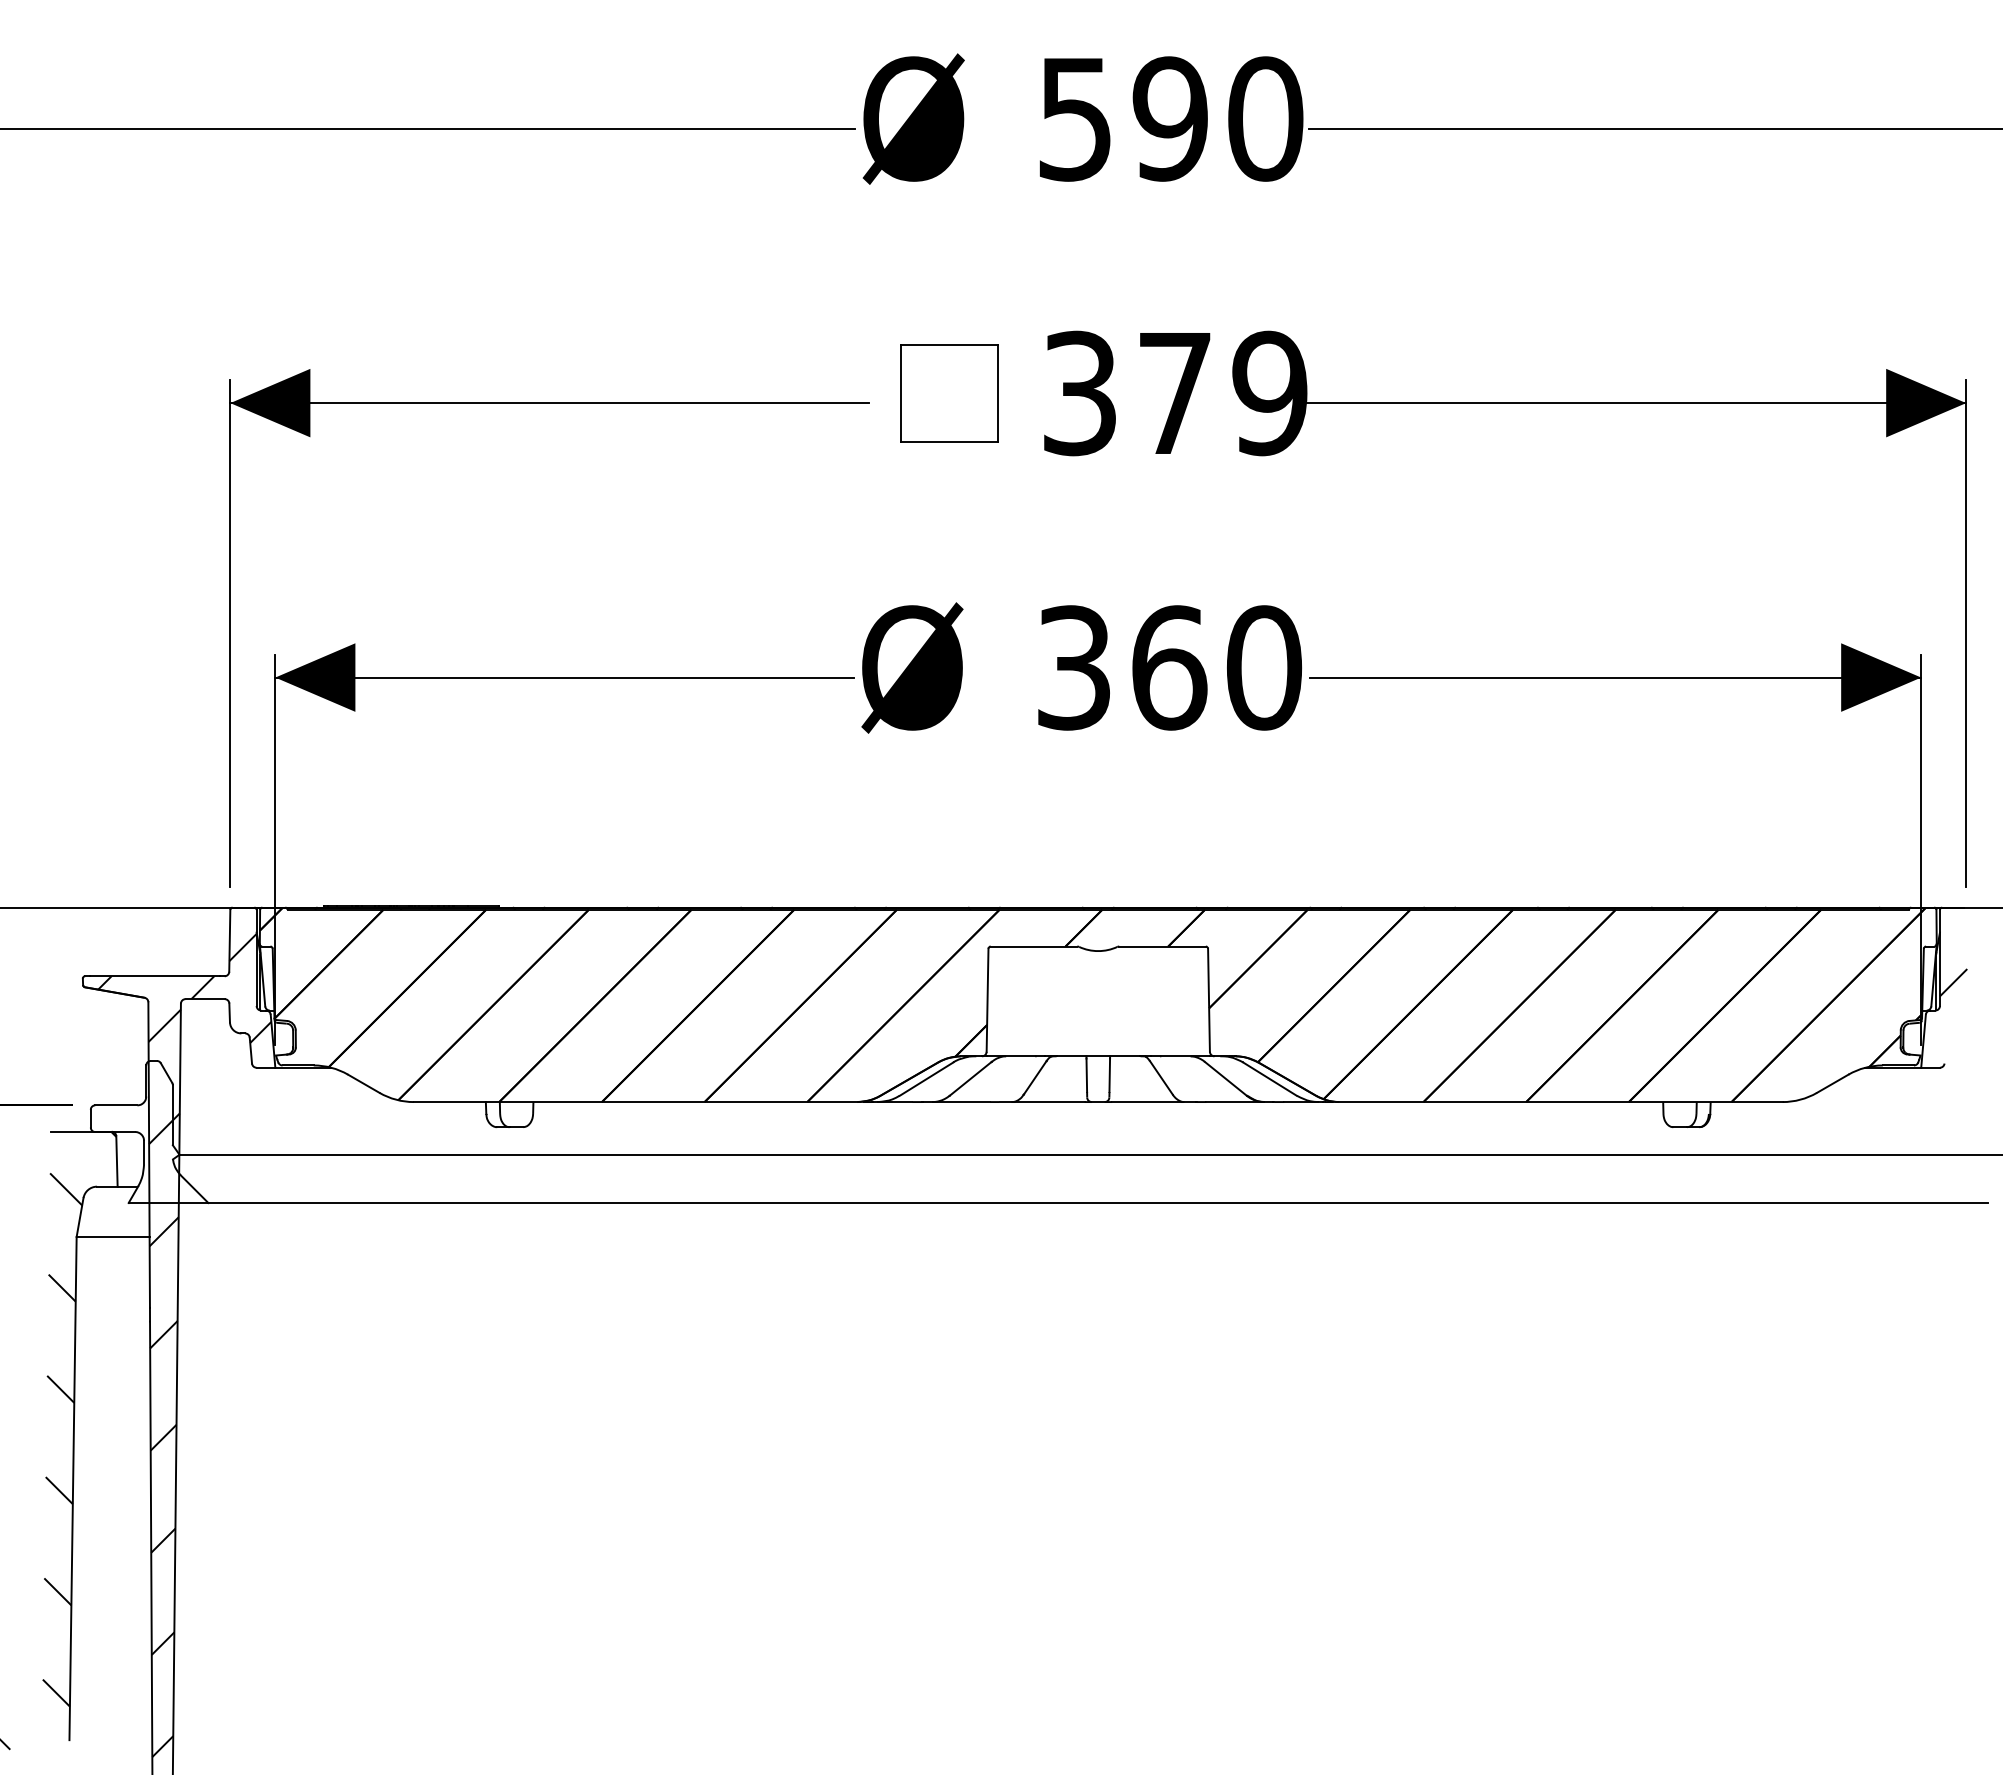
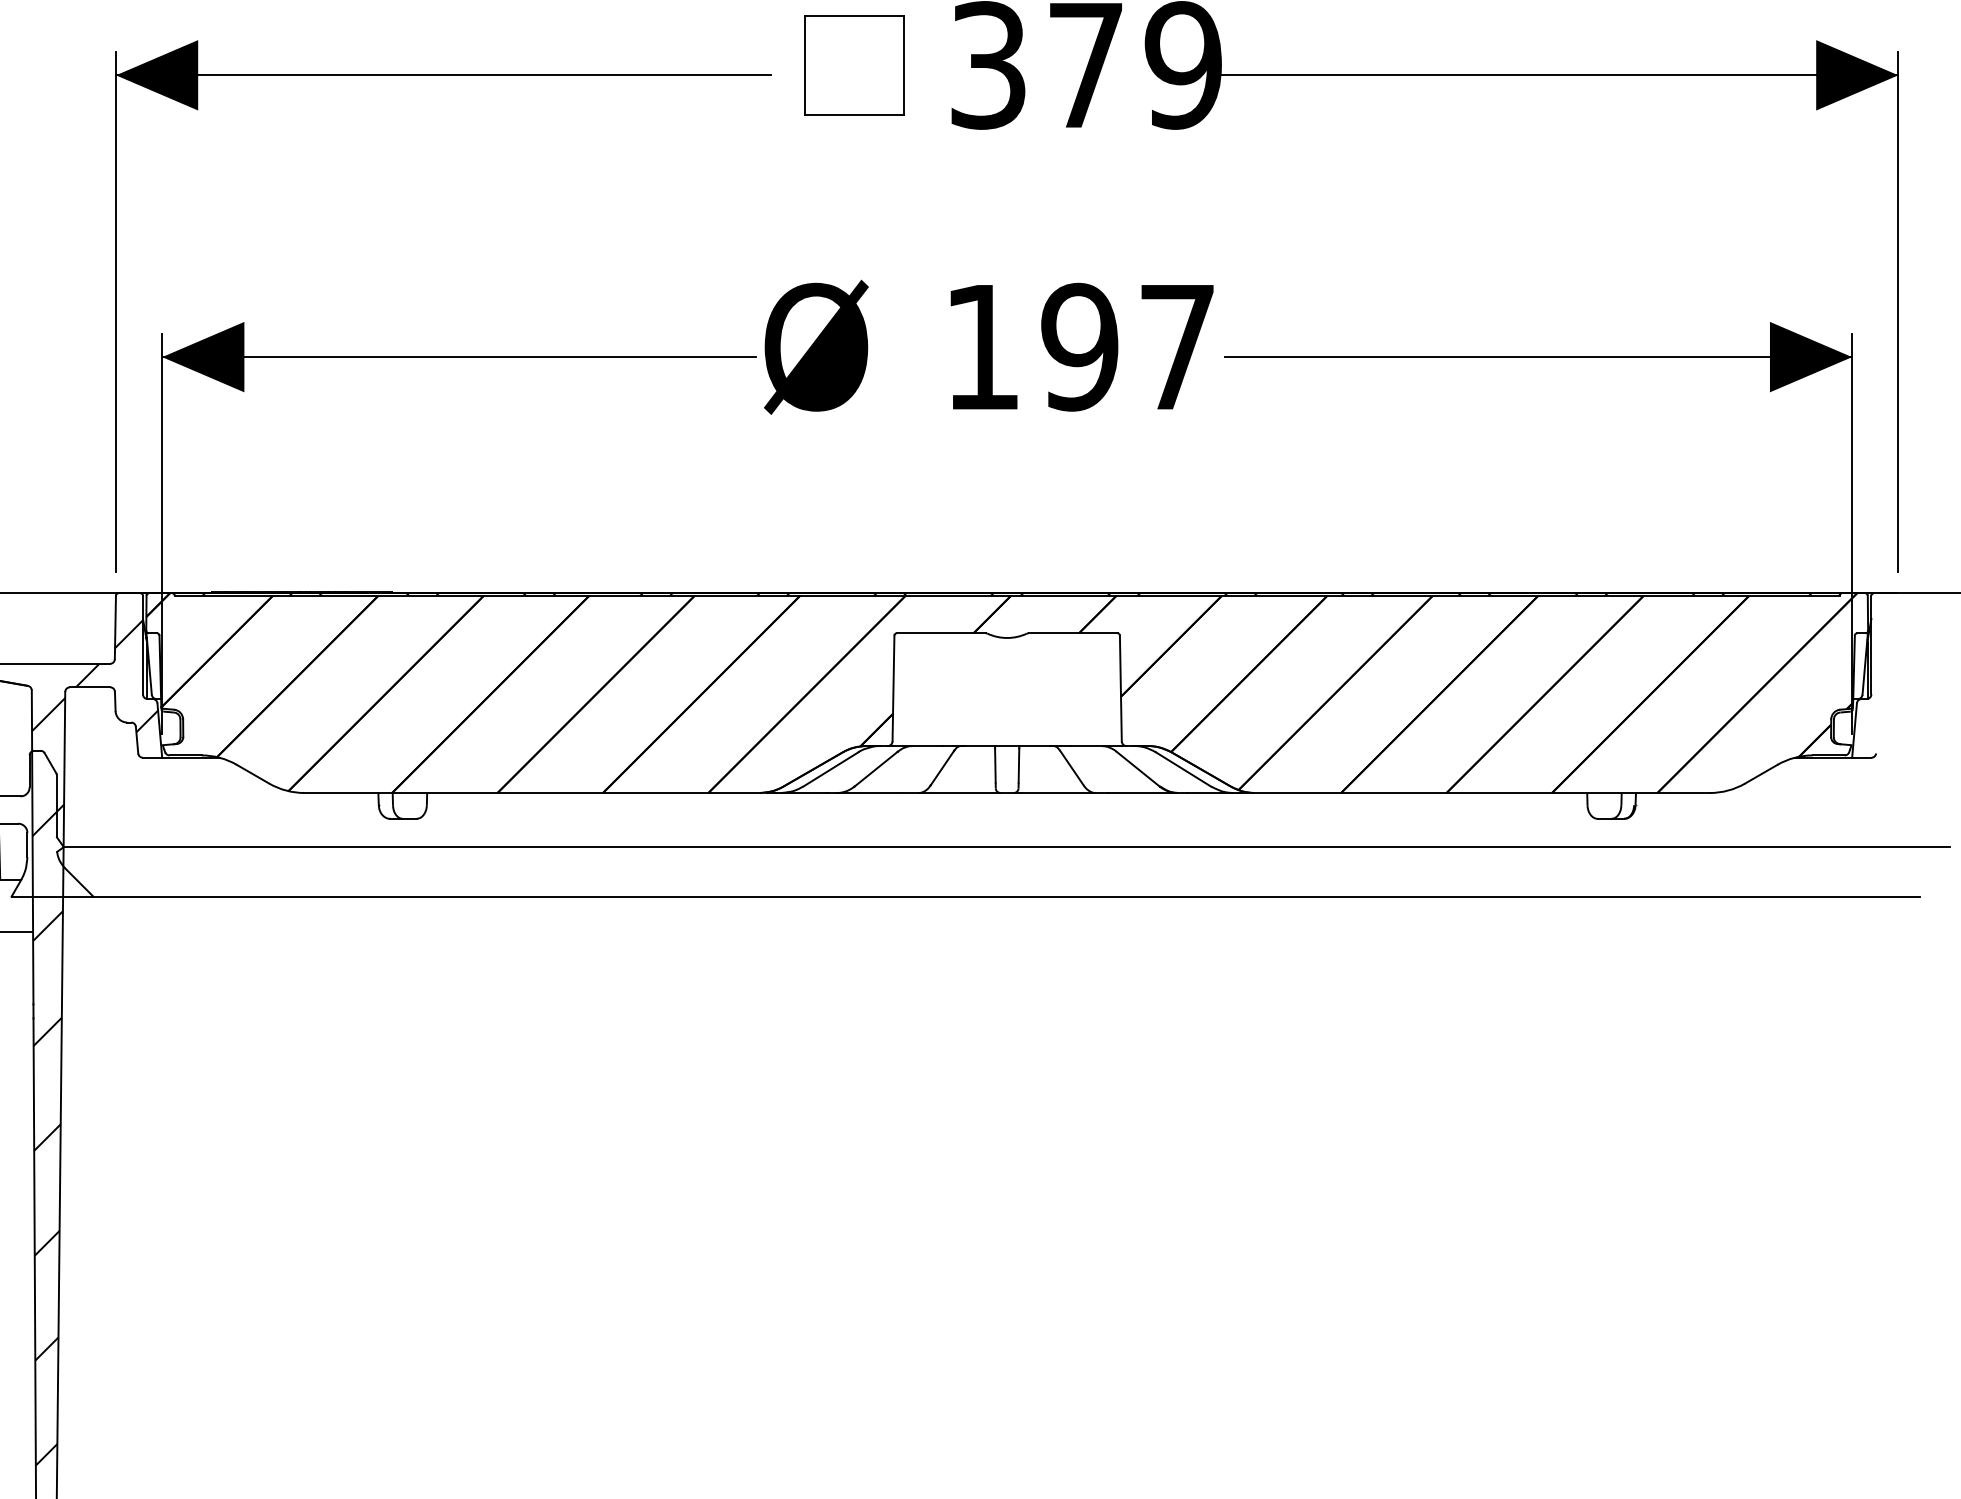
text: (1170, 667) -> (1081, 346), 360 -> 197
hatch: (1953, 982) -> (1885, 670), removed

